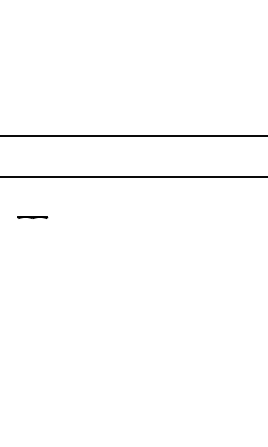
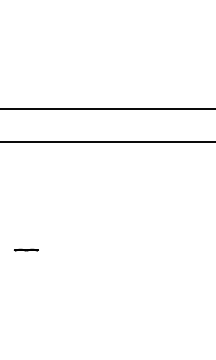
line: (32, 216) -> (26, 249), moved

